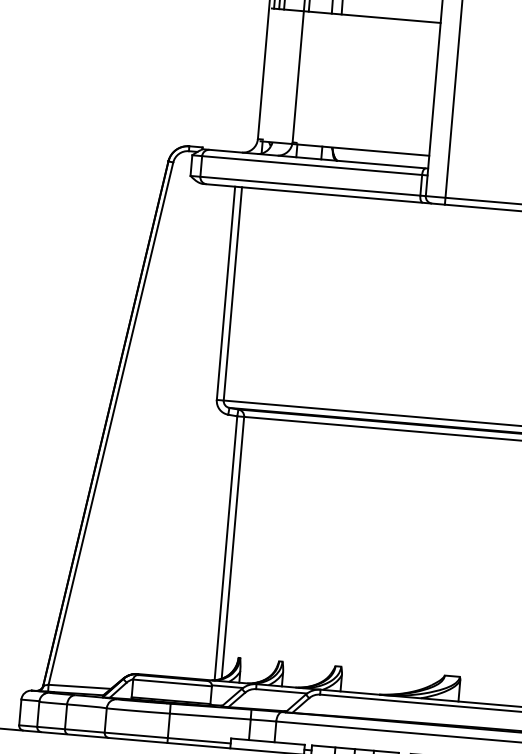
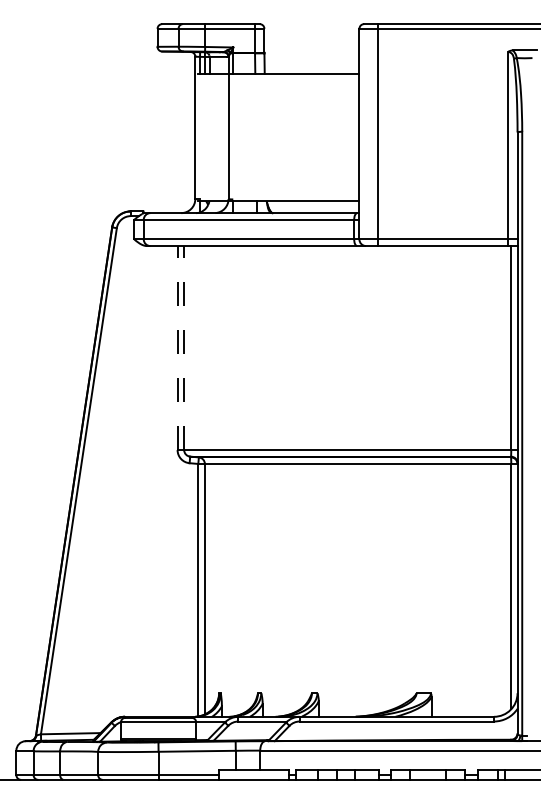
line: (225, 292) -> (177, 347), solid -> dashed
line: (233, 293) -> (184, 347), solid -> dashed

